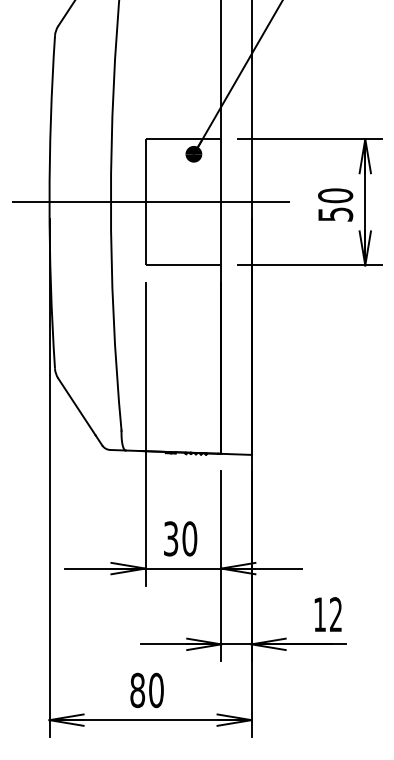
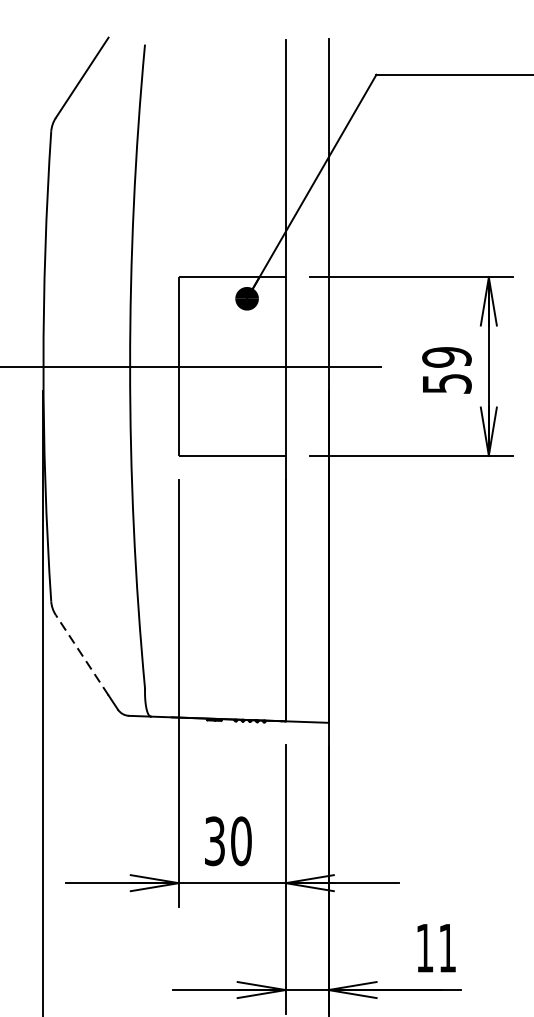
text: (335, 195) -> (446, 356), 50 -> 59
line: (76, 406) -> (81, 654), solid -> dashed
text: (335, 614) -> (446, 947), 12 -> 11

